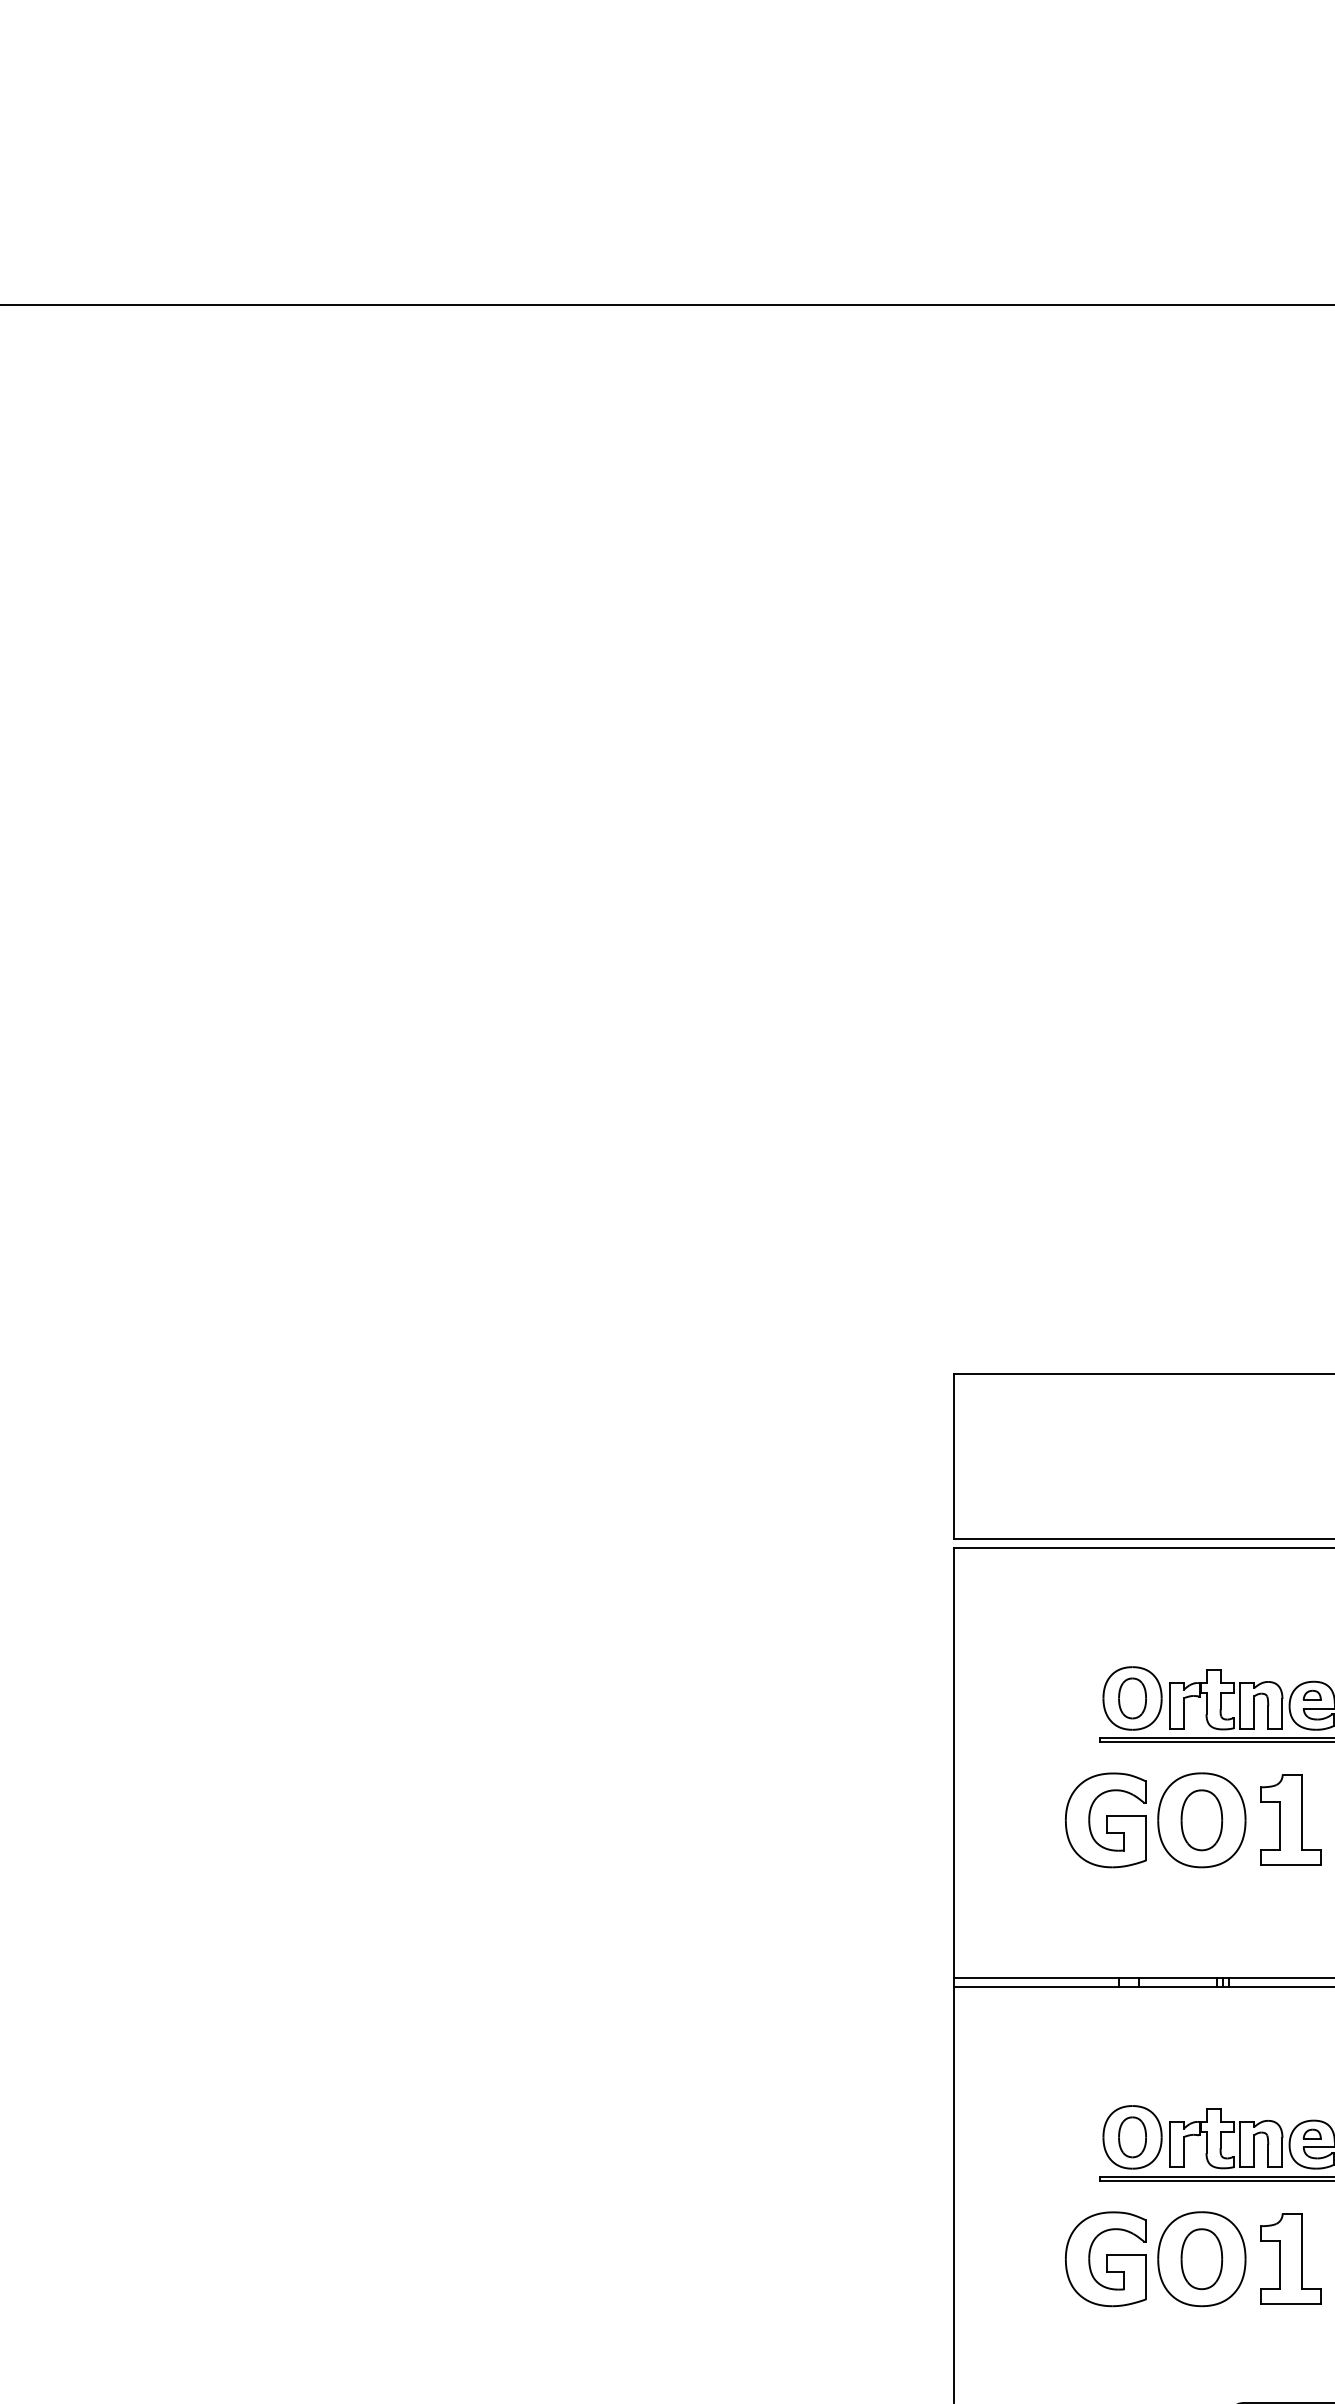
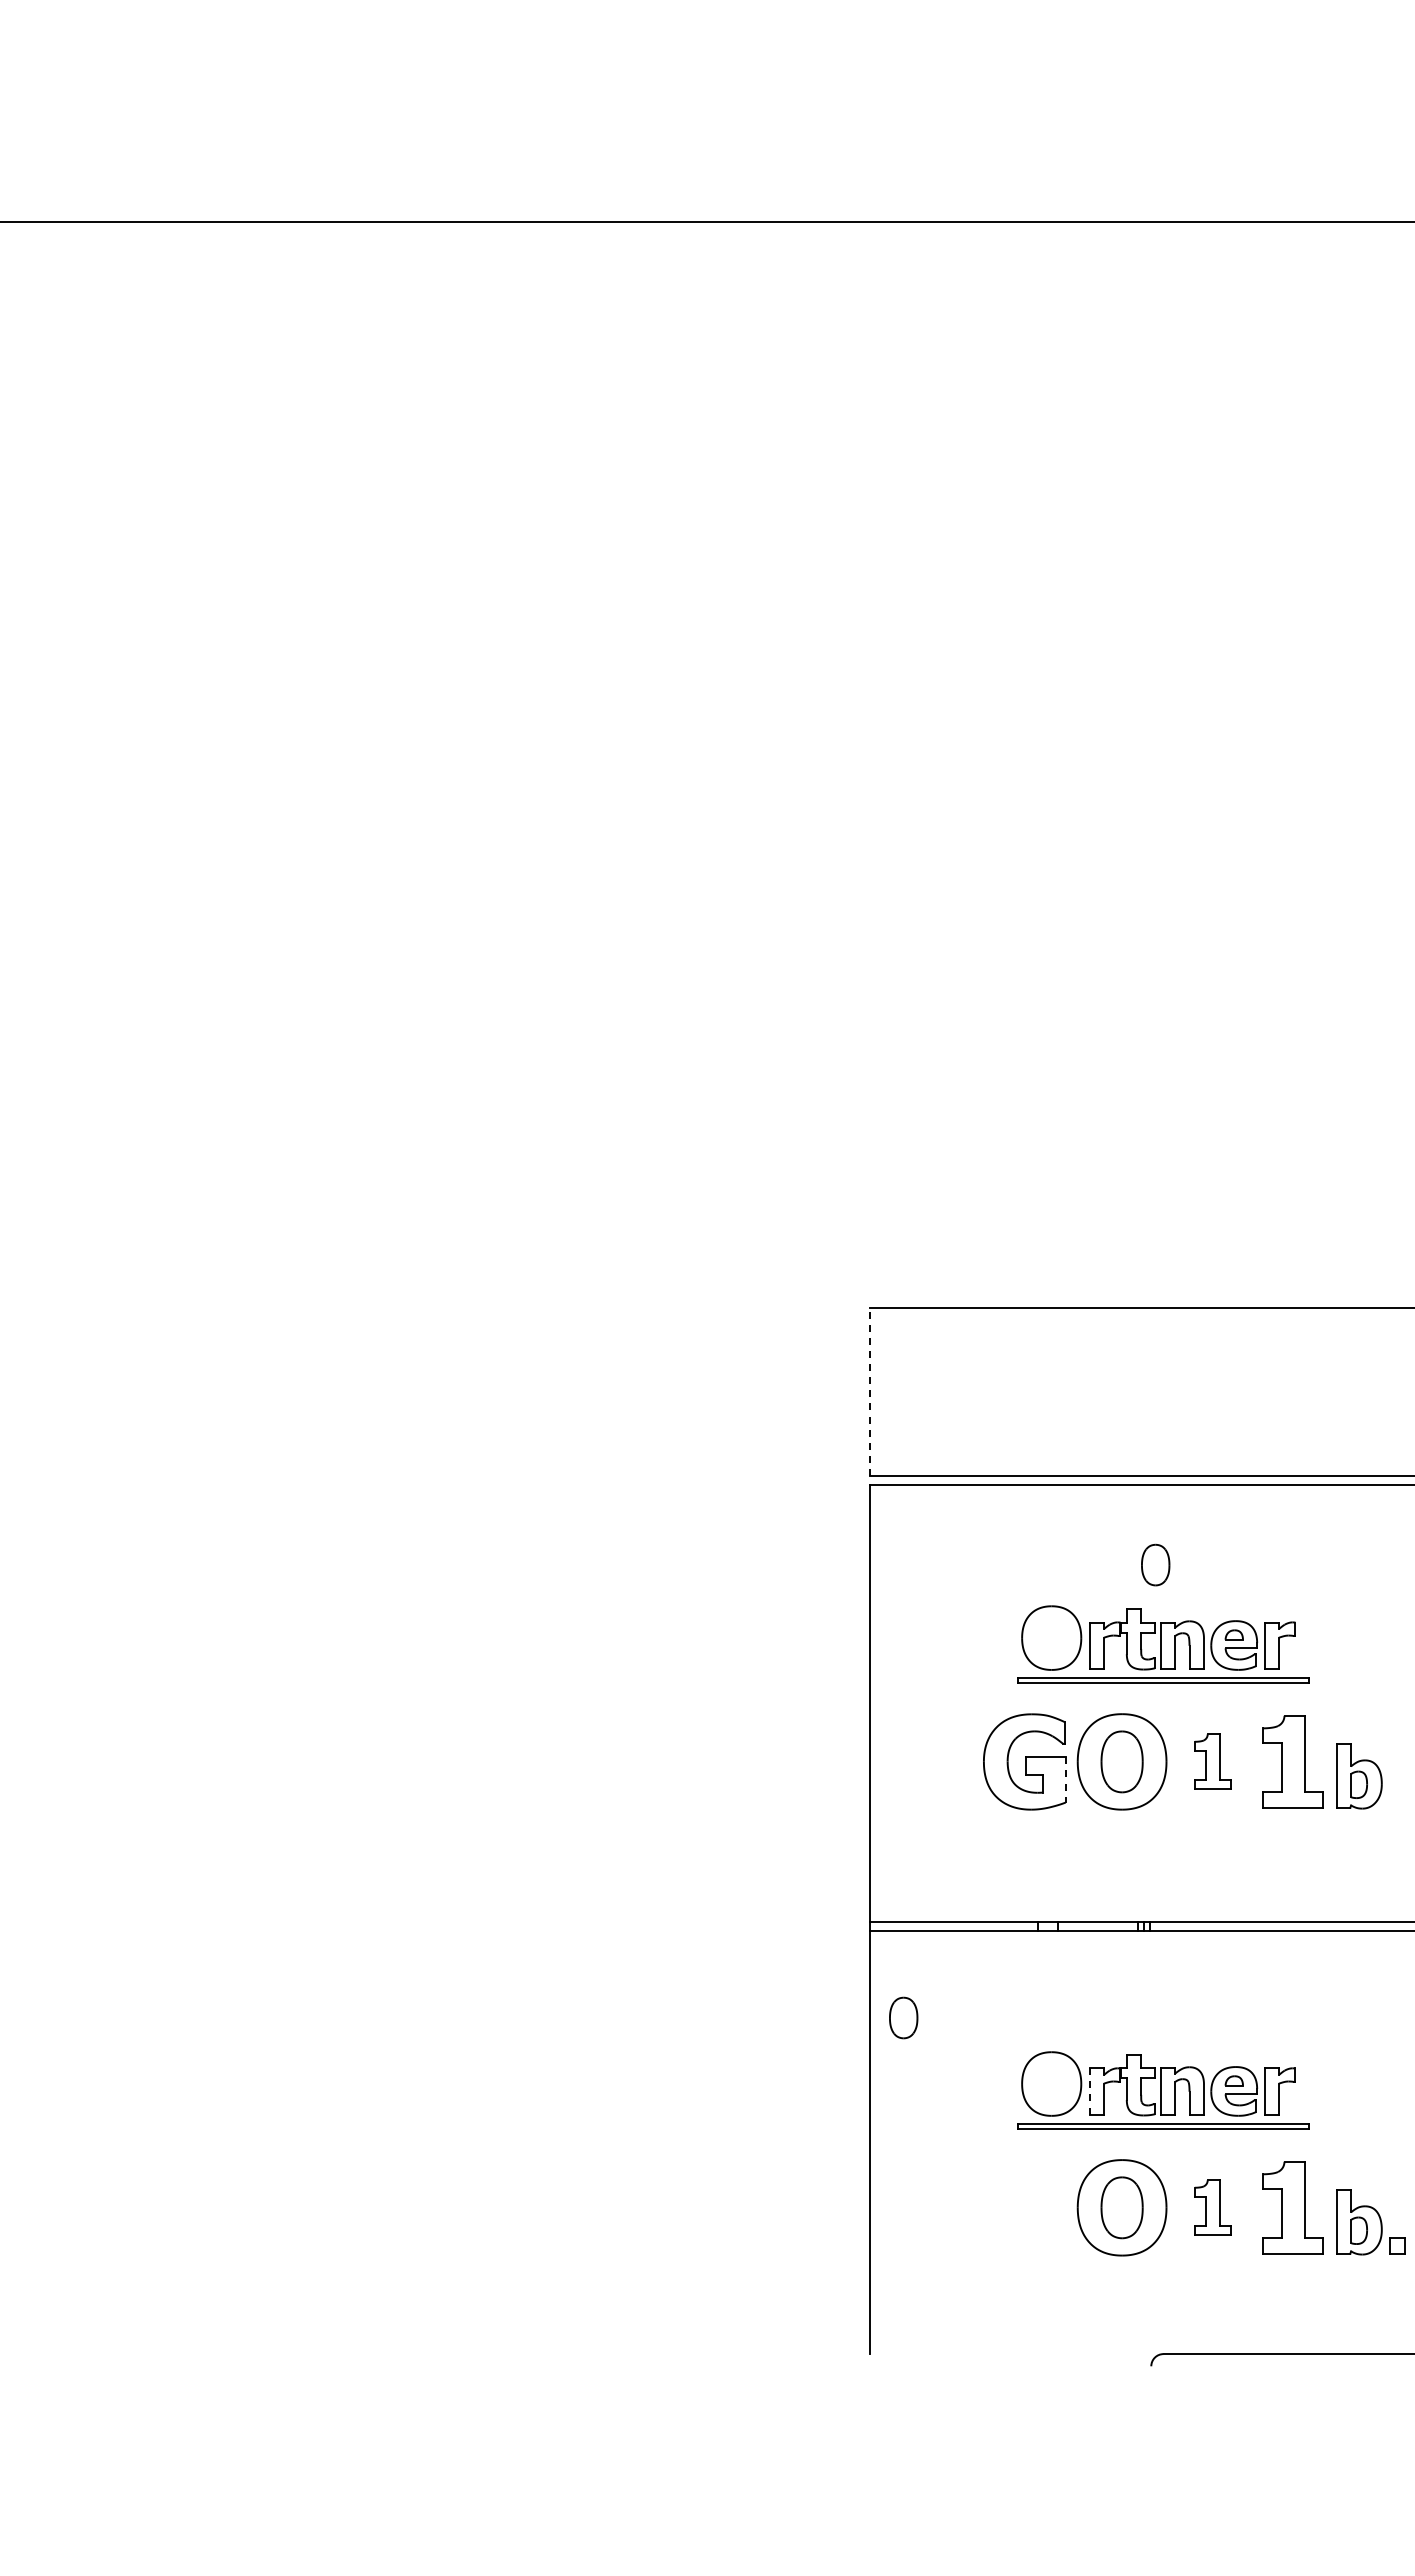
line: (954, 1455) -> (870, 1391), solid -> dashed
part: (1132, 1697) -> (1155, 1564), moved
part: (1290, 1819) -> (1212, 1761), size x0.6
line: (1146, 1837) -> (1065, 1779), solid -> dashed
part: (1132, 2136) -> (903, 2017), moved
line: (1169, 2144) -> (1089, 2091), solid -> dashed
part: (1105, 2258) -> (1024, 2207), removed
part: (1290, 2258) -> (1212, 2207), size x0.6

